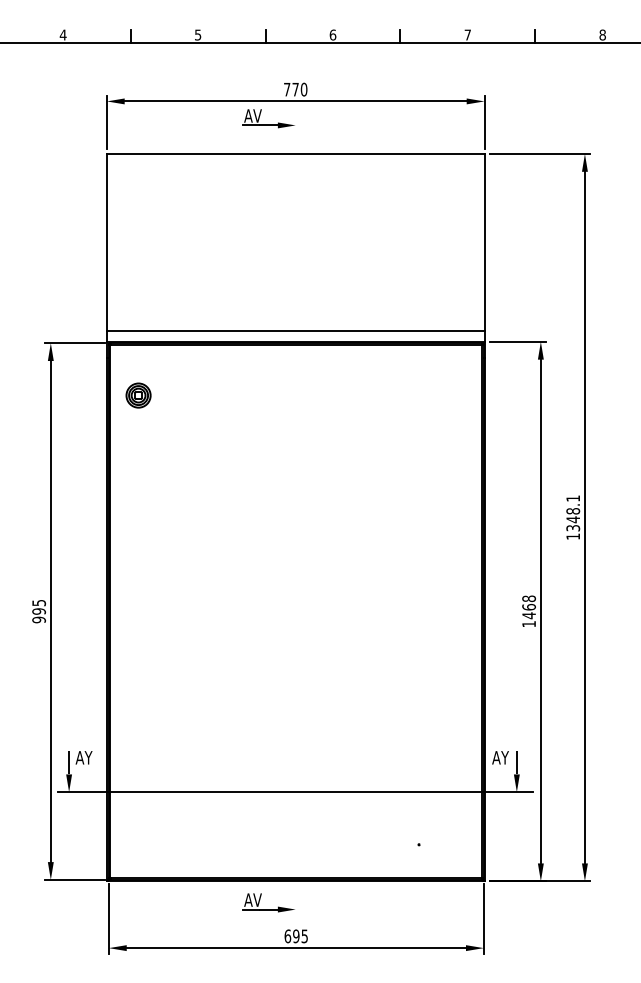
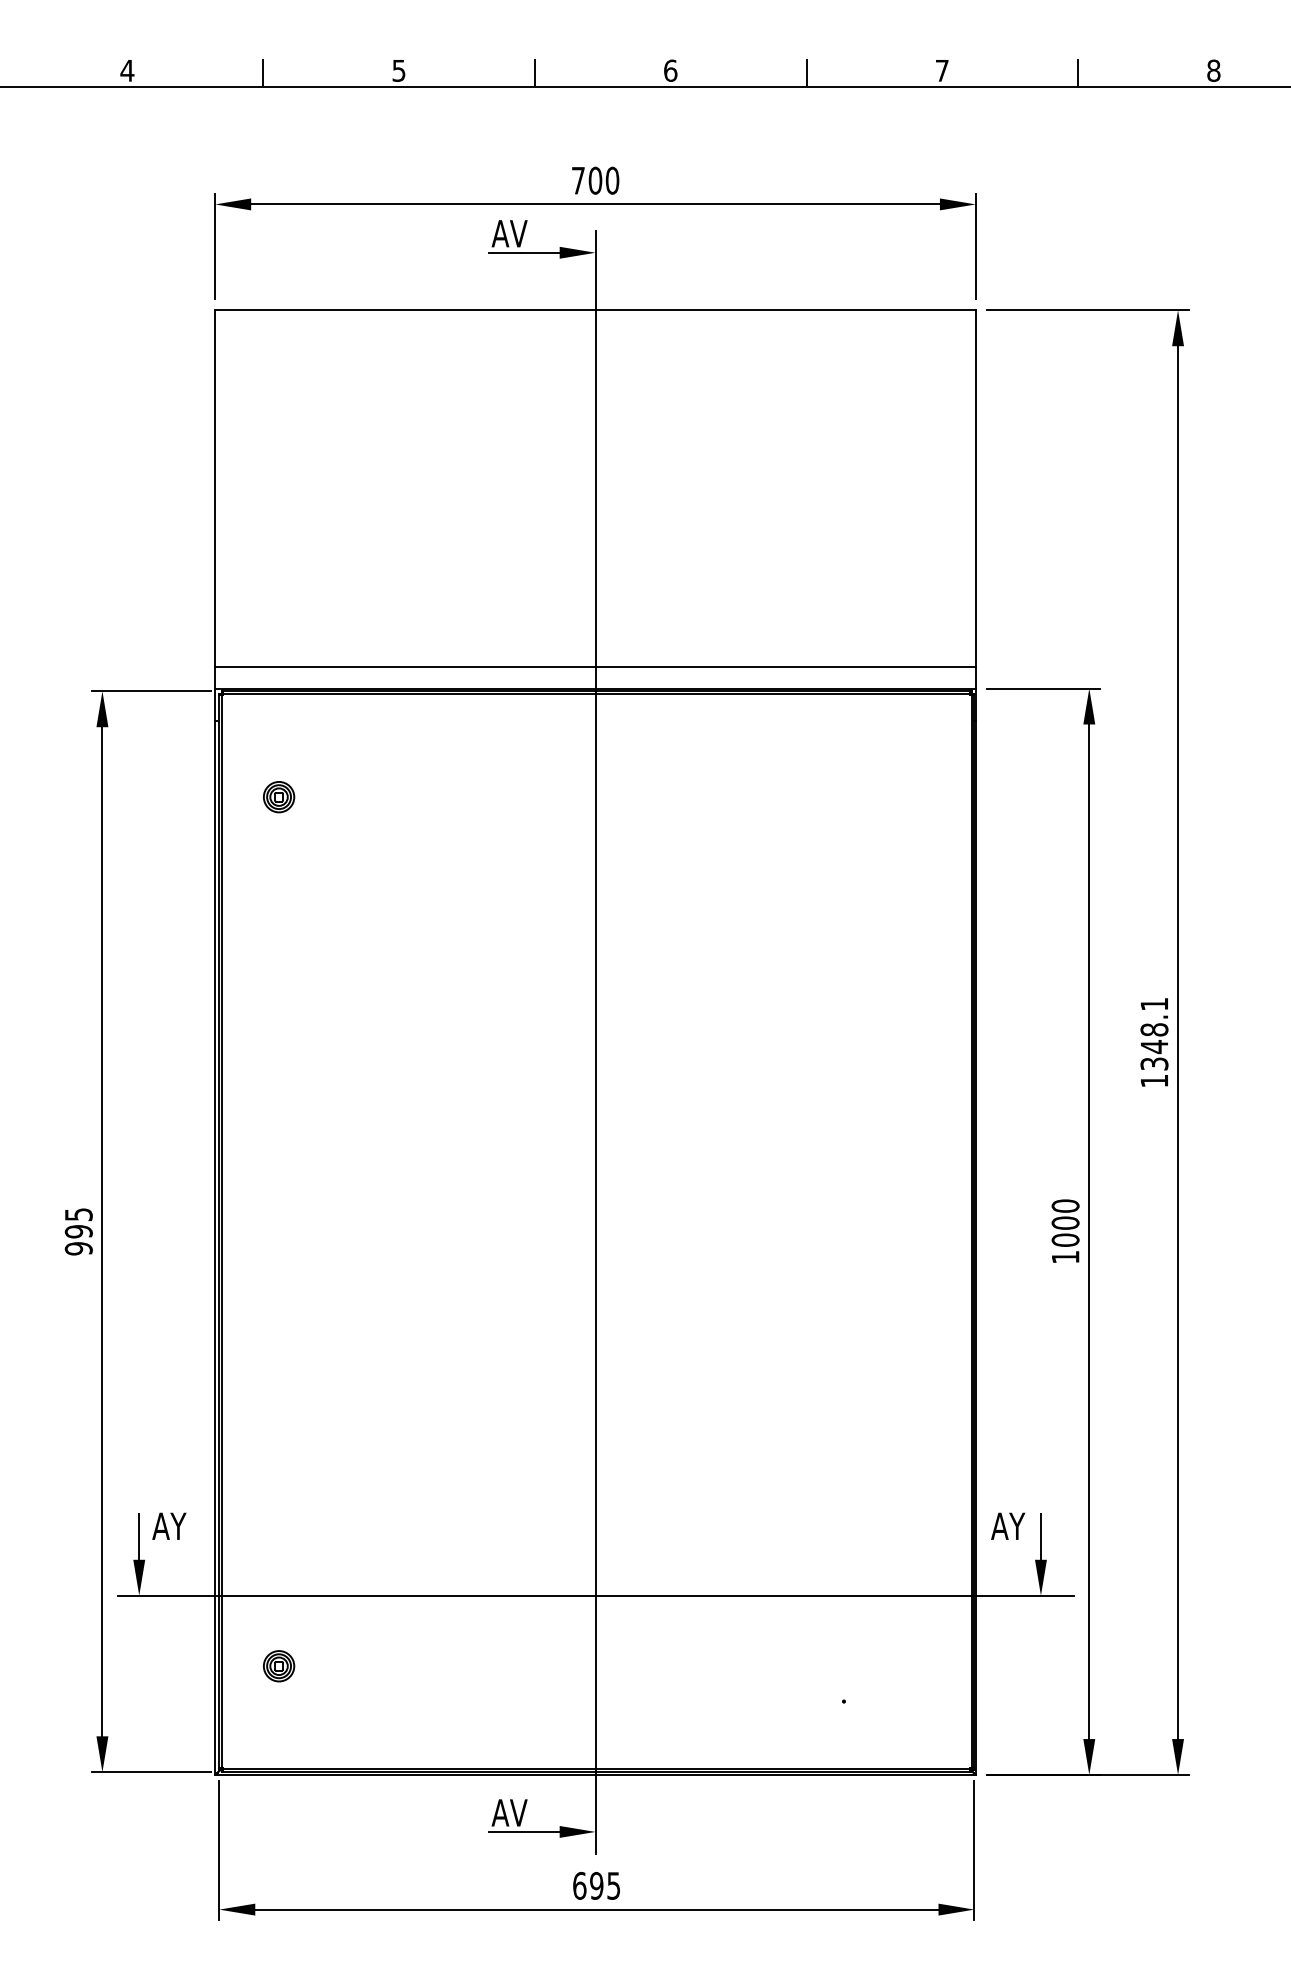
text: (295, 89) -> (595, 180), 770 -> 700
part: (138, 395) -> (278, 796), size x0.62
line: (295, 517) -> (595, 1042), added
text: (528, 607) -> (1064, 1223), 1468 -> 1000
part: (138, 826) -> (278, 1664), added

